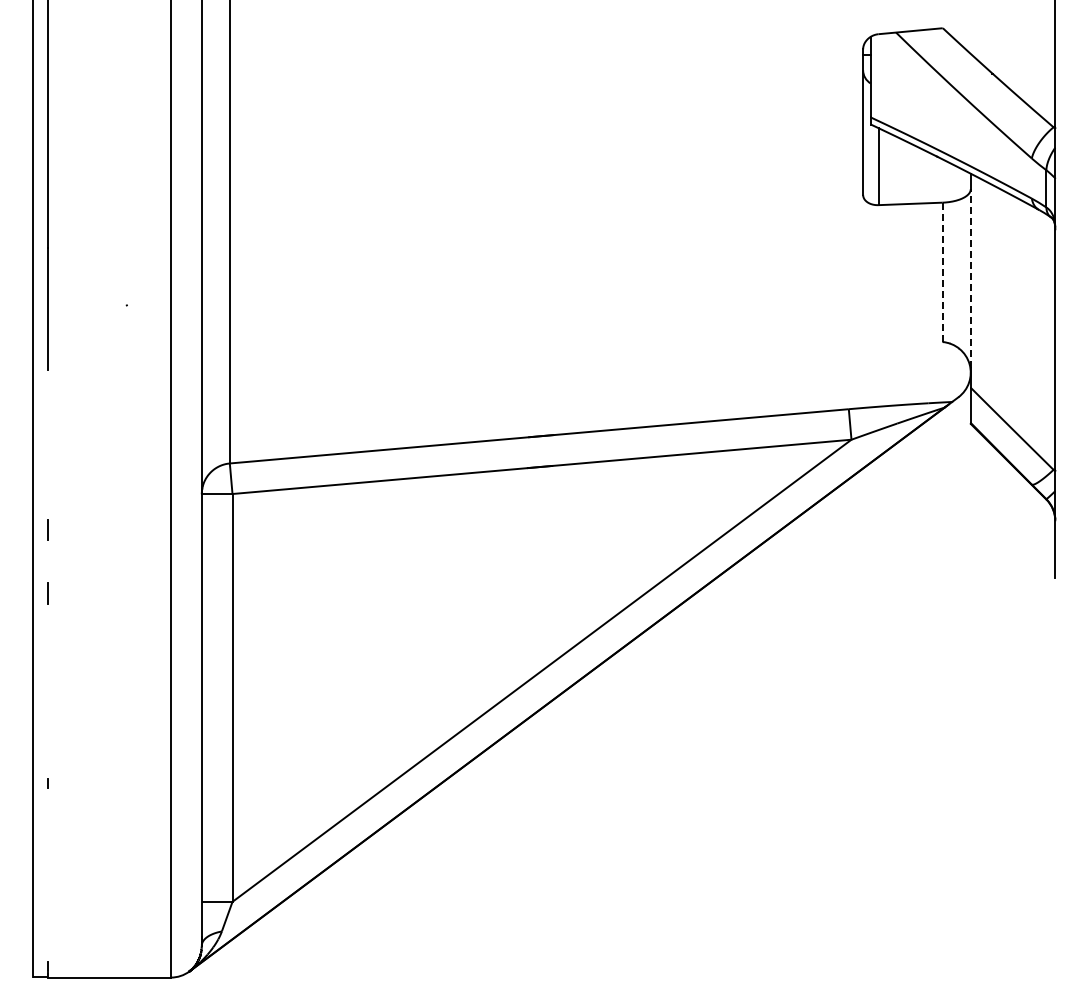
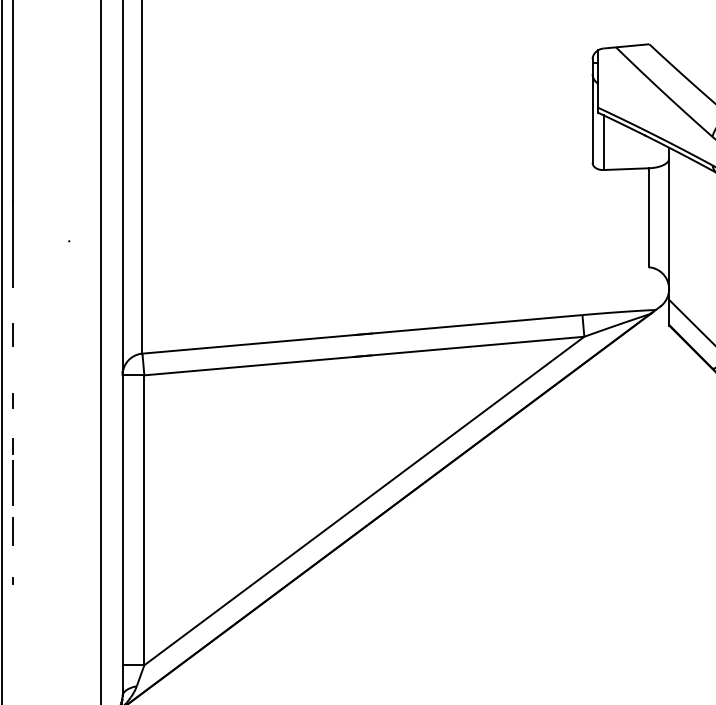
line: (942, 272) -> (649, 217), dashed -> solid
line: (970, 278) -> (668, 222), dashed -> solid
line: (48, 436) -> (13, 334), added
line: (48, 645) -> (13, 483), added
line: (48, 713) -> (13, 531), added

